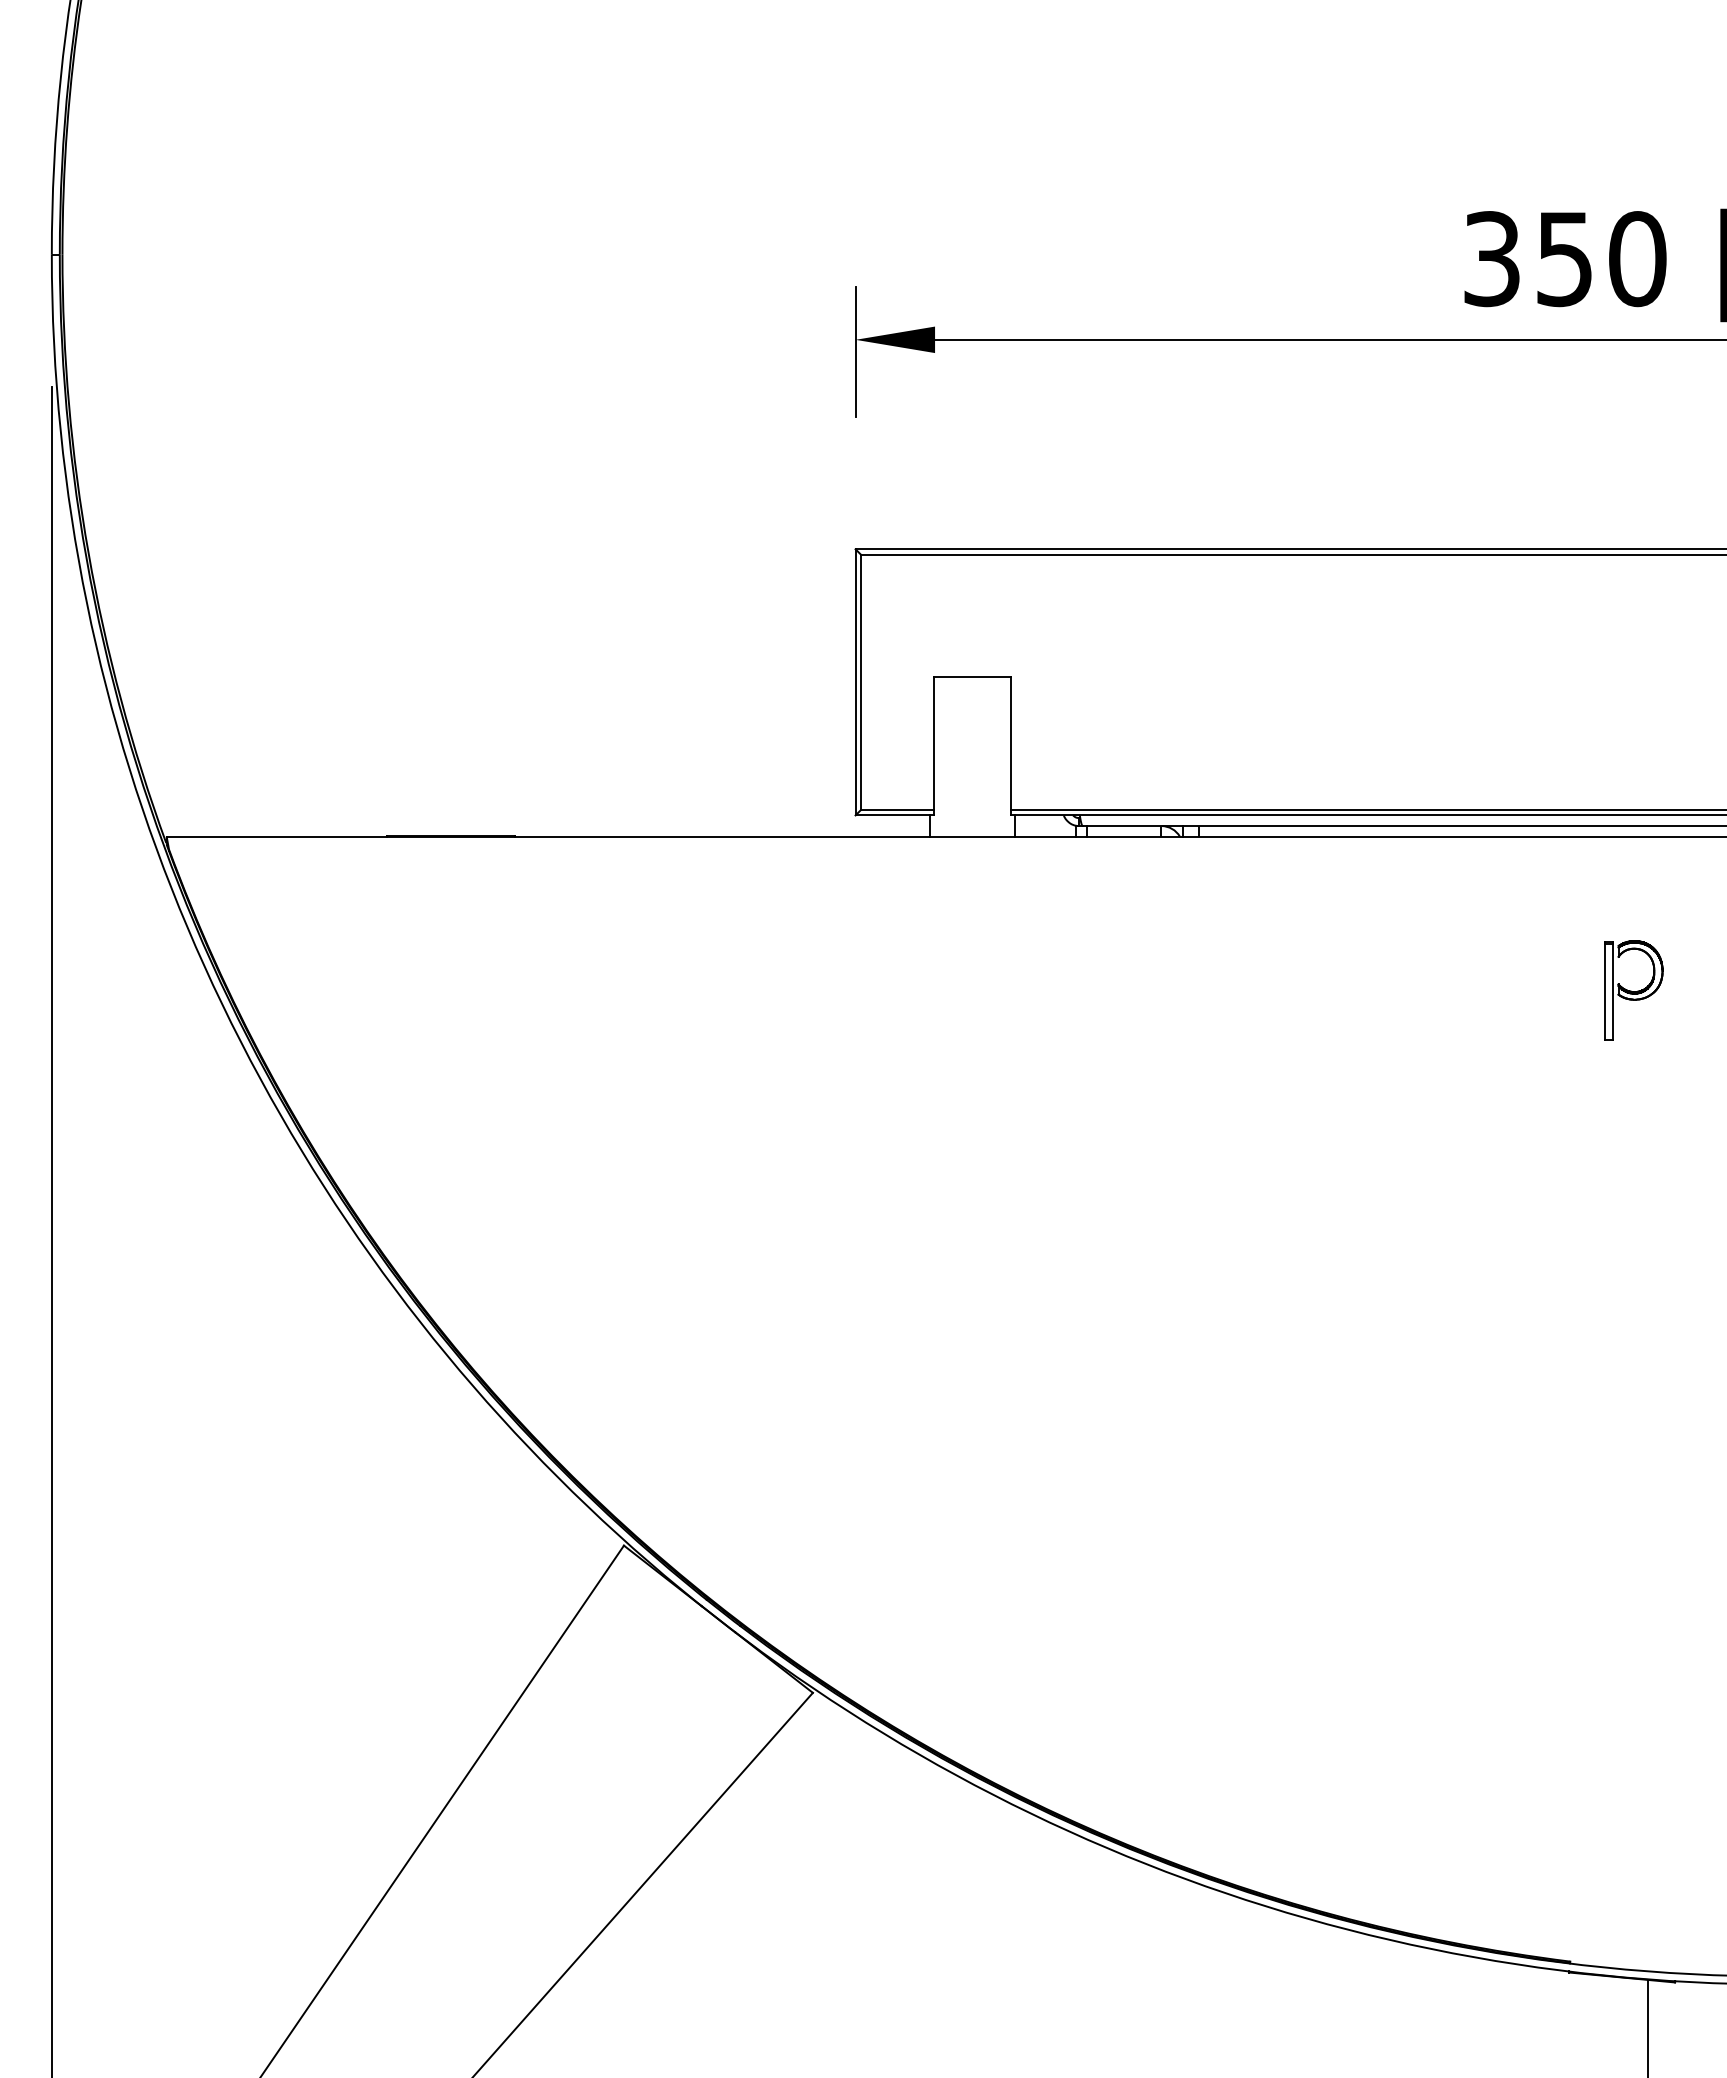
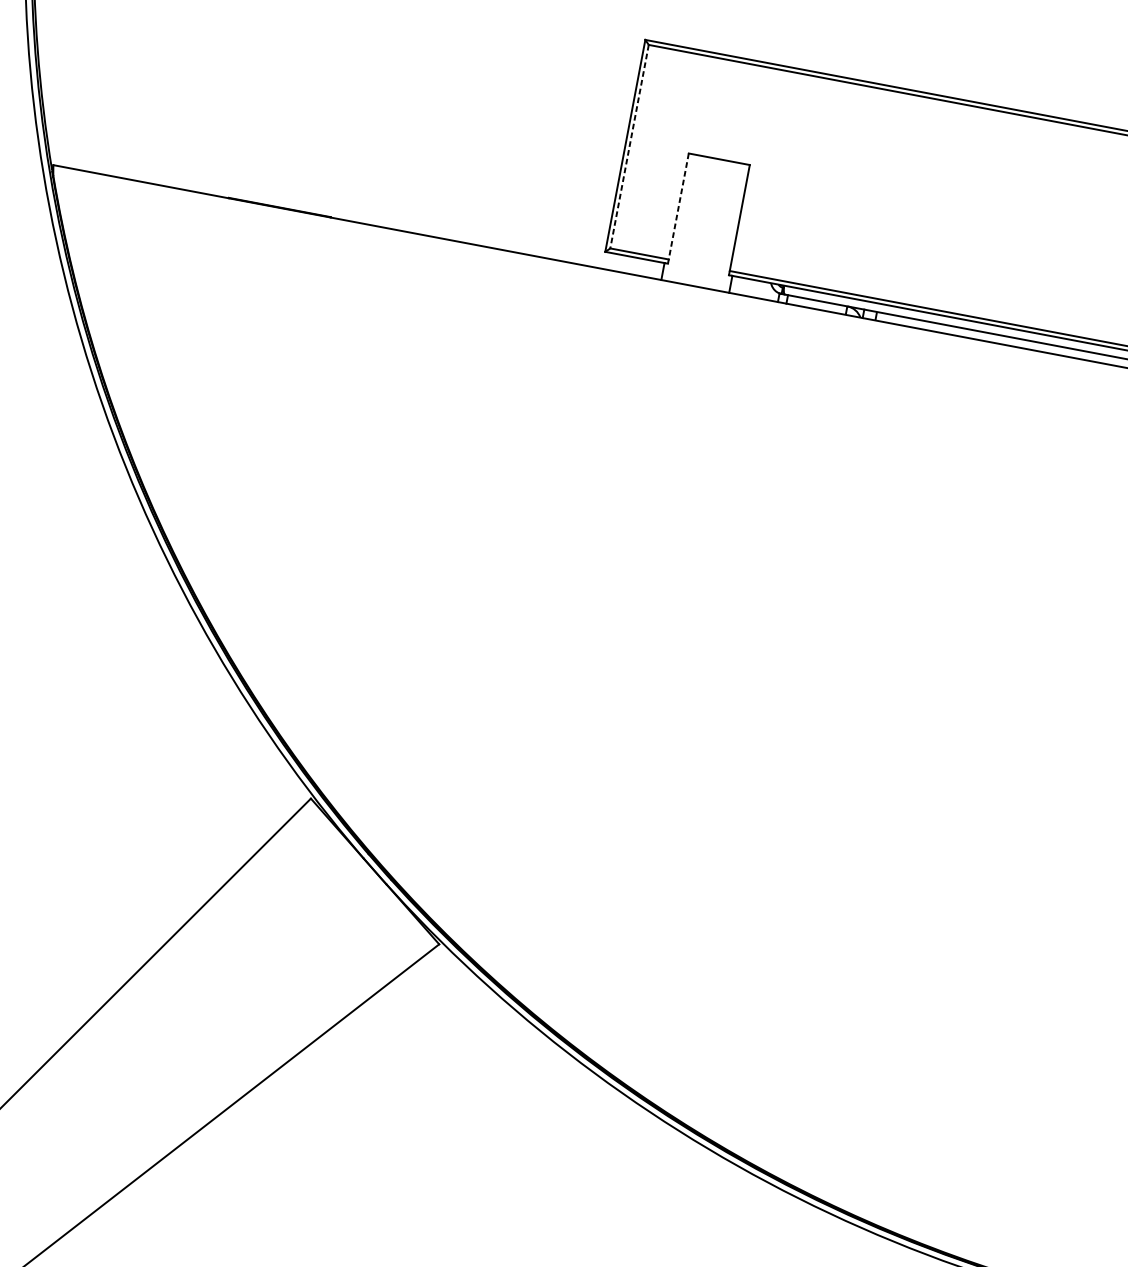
line: (860, 682) -> (629, 146), solid -> dashed
line: (934, 746) -> (678, 208), solid -> dashed

